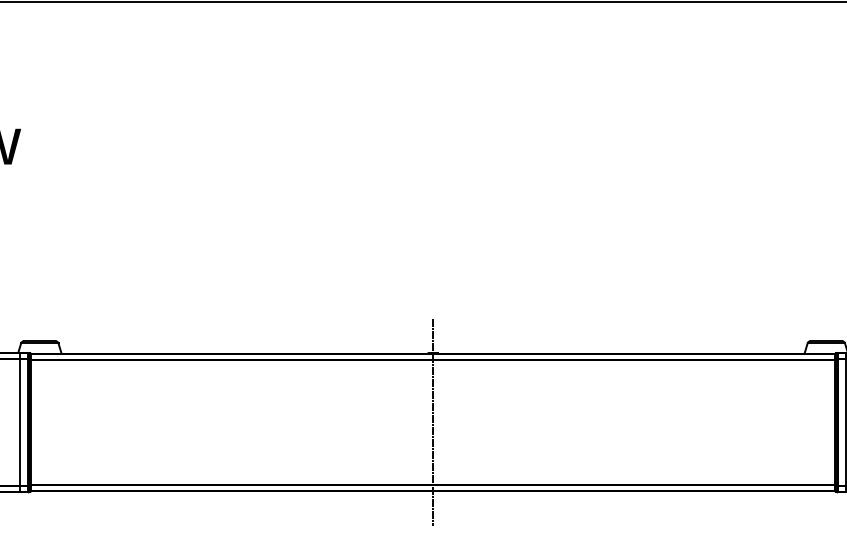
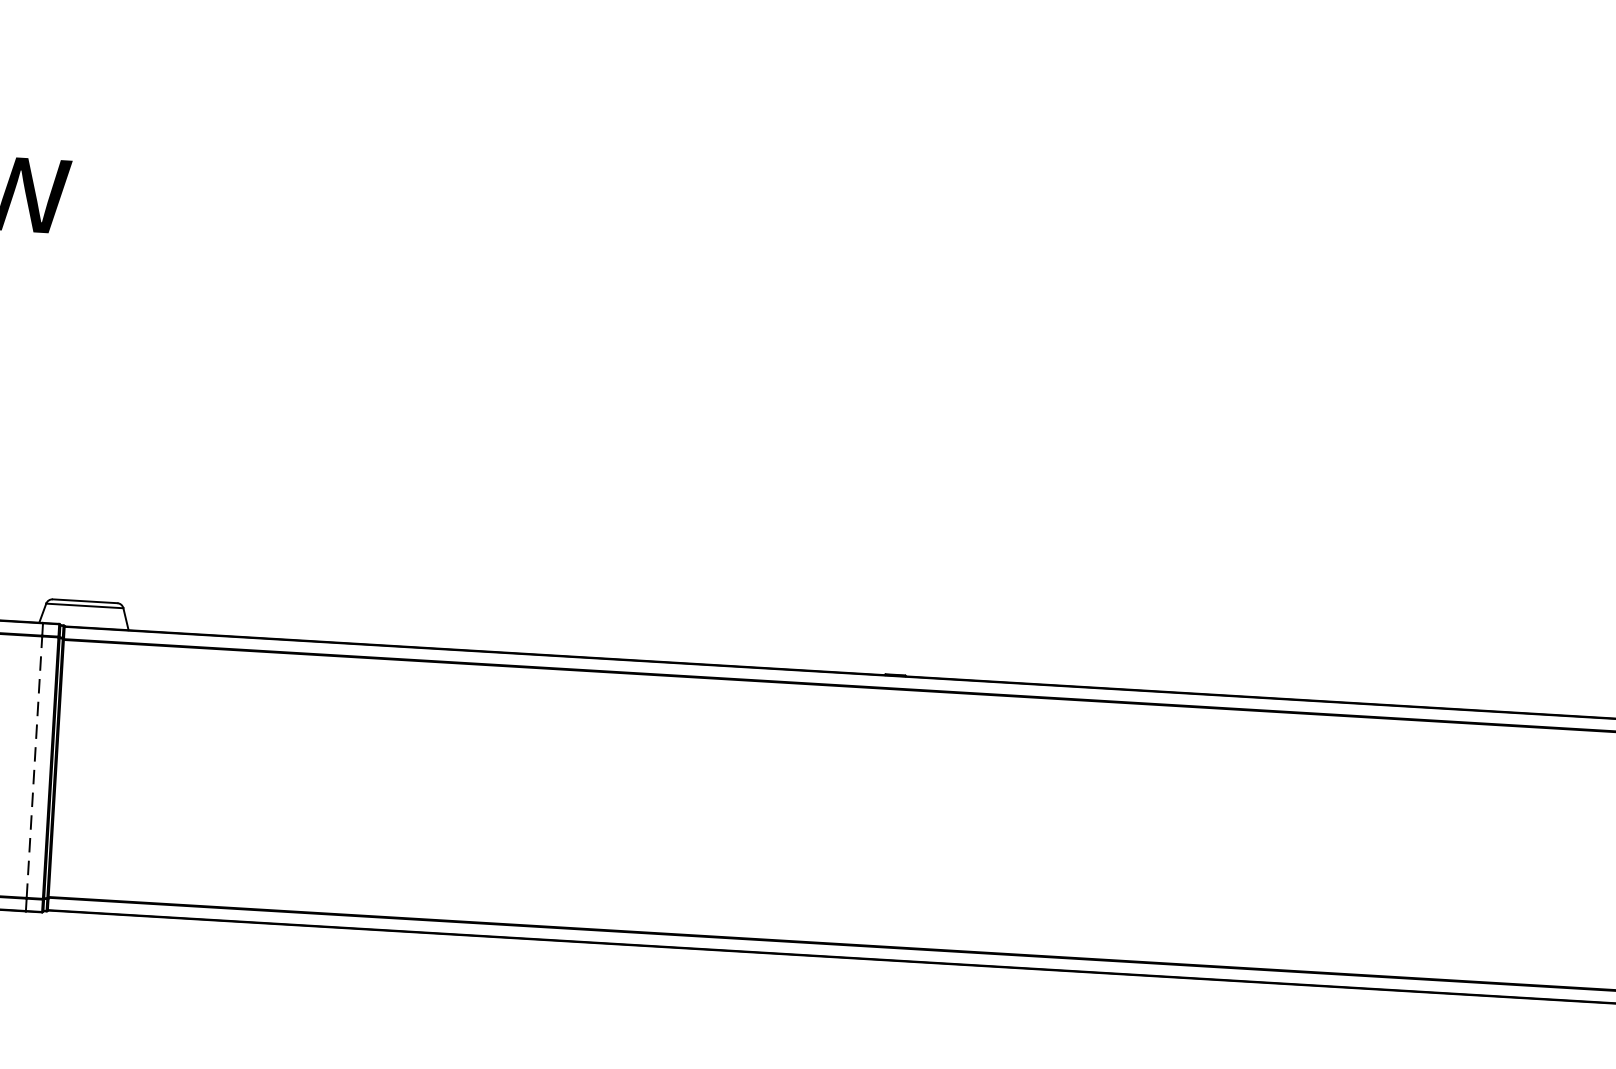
line: (20, 422) -> (35, 766), solid -> dashed
line: (433, 422) -> (887, 817), removed

